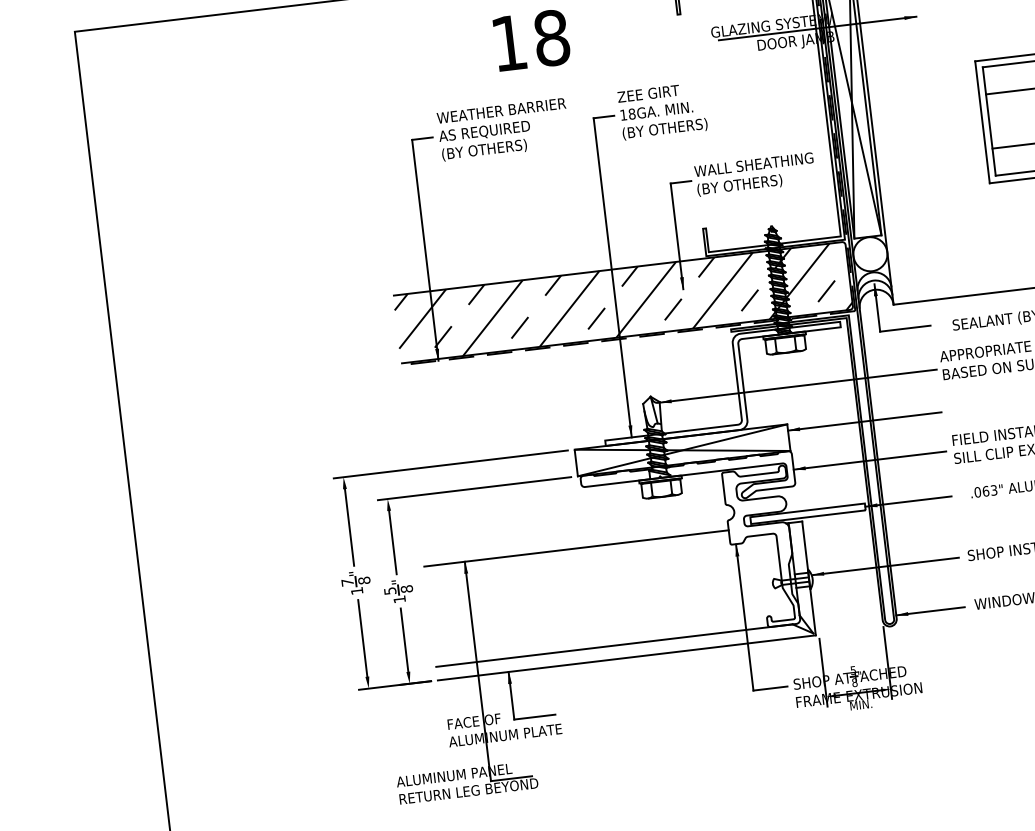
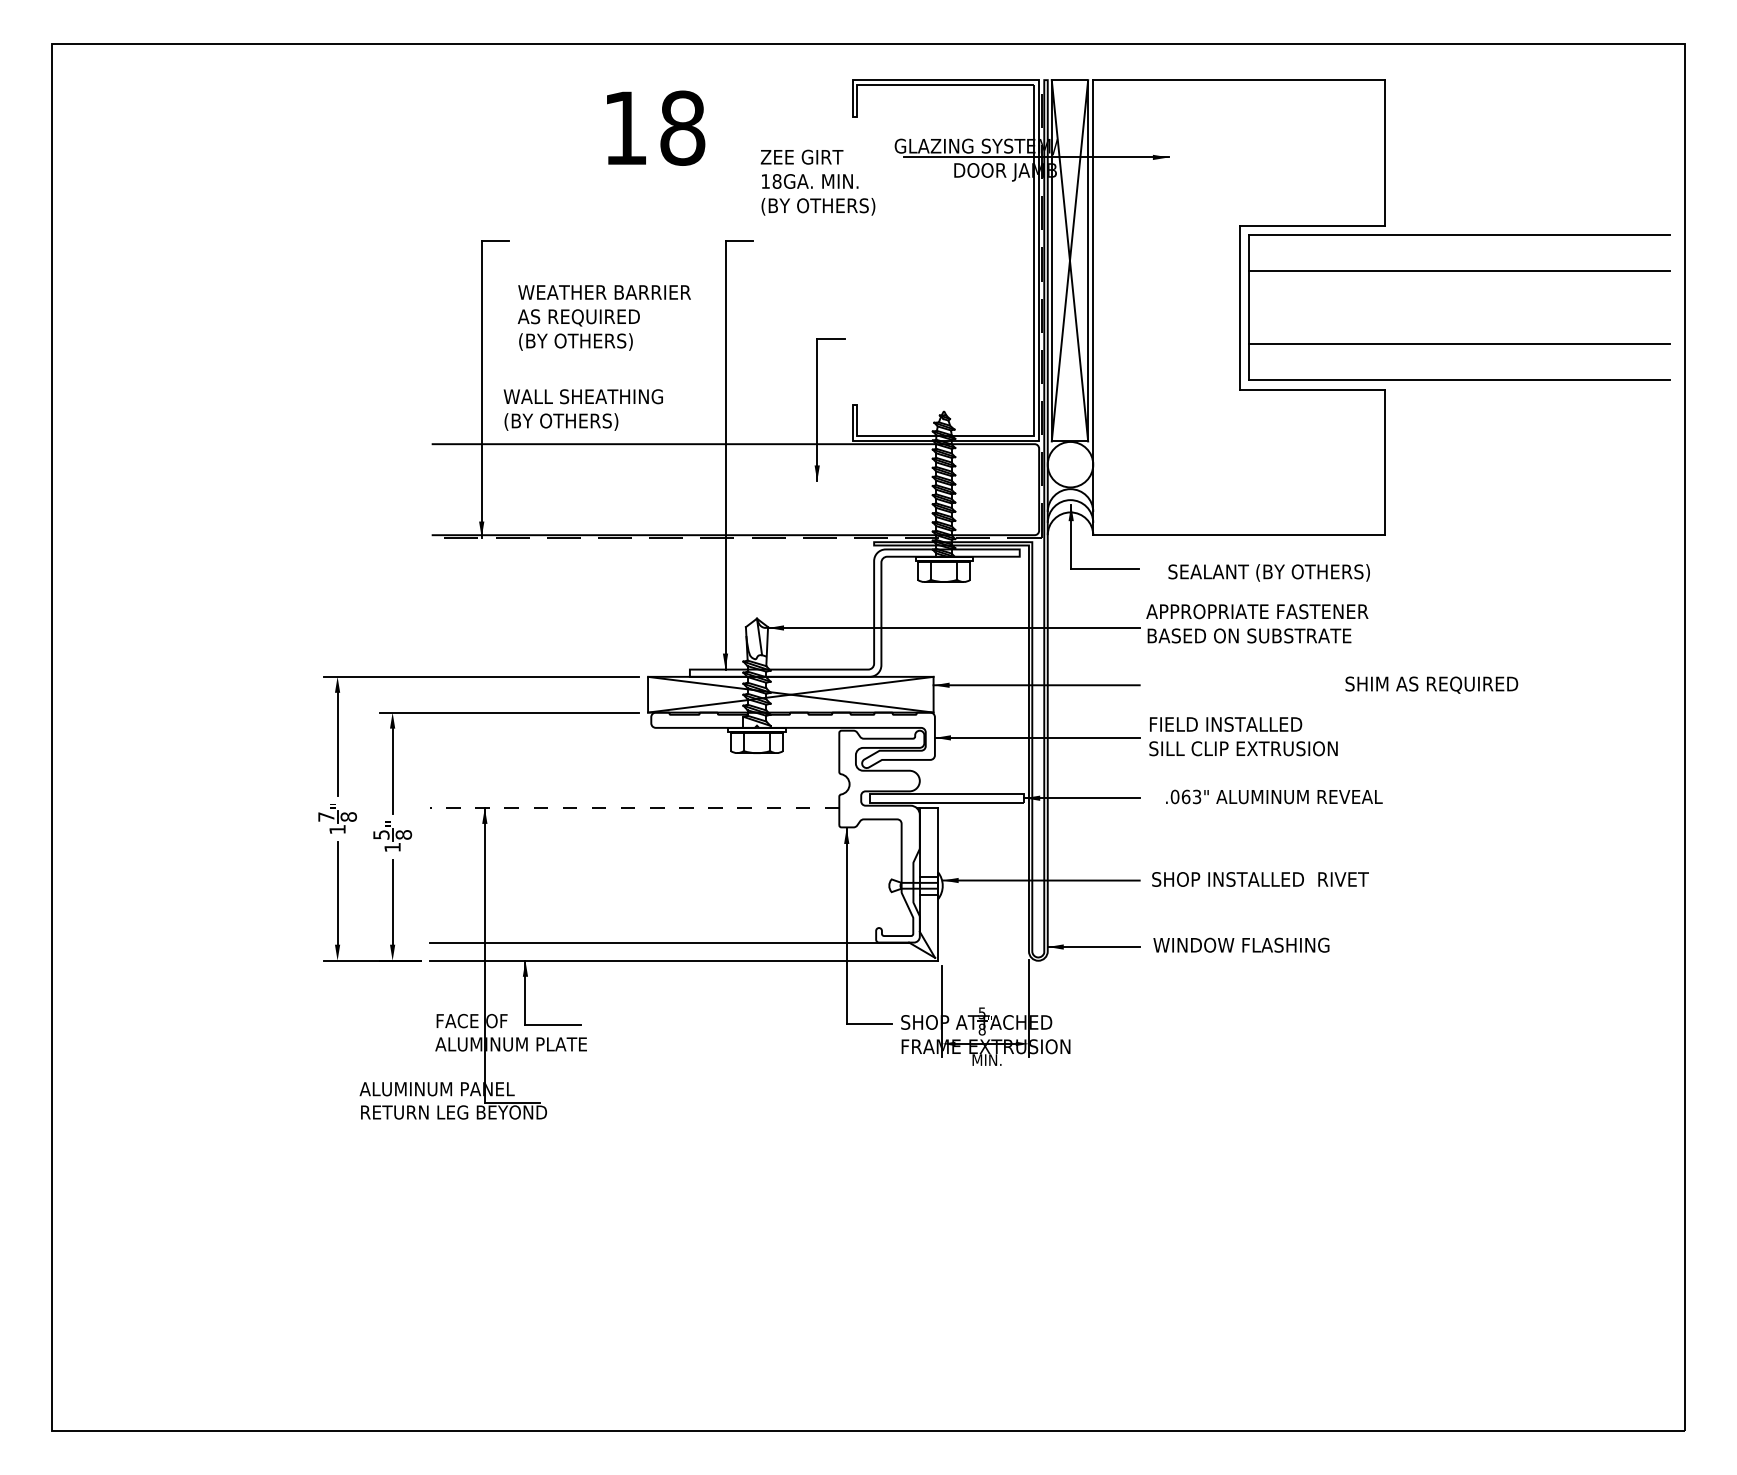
text: (662, 111) -> (817, 182), moved
text: (502, 129) -> (603, 317), moved
text: (754, 174) -> (582, 409), moved
hatch: (623, 302) -> (735, 489), removed
line: (576, 548) -> (634, 807), solid -> dashed

